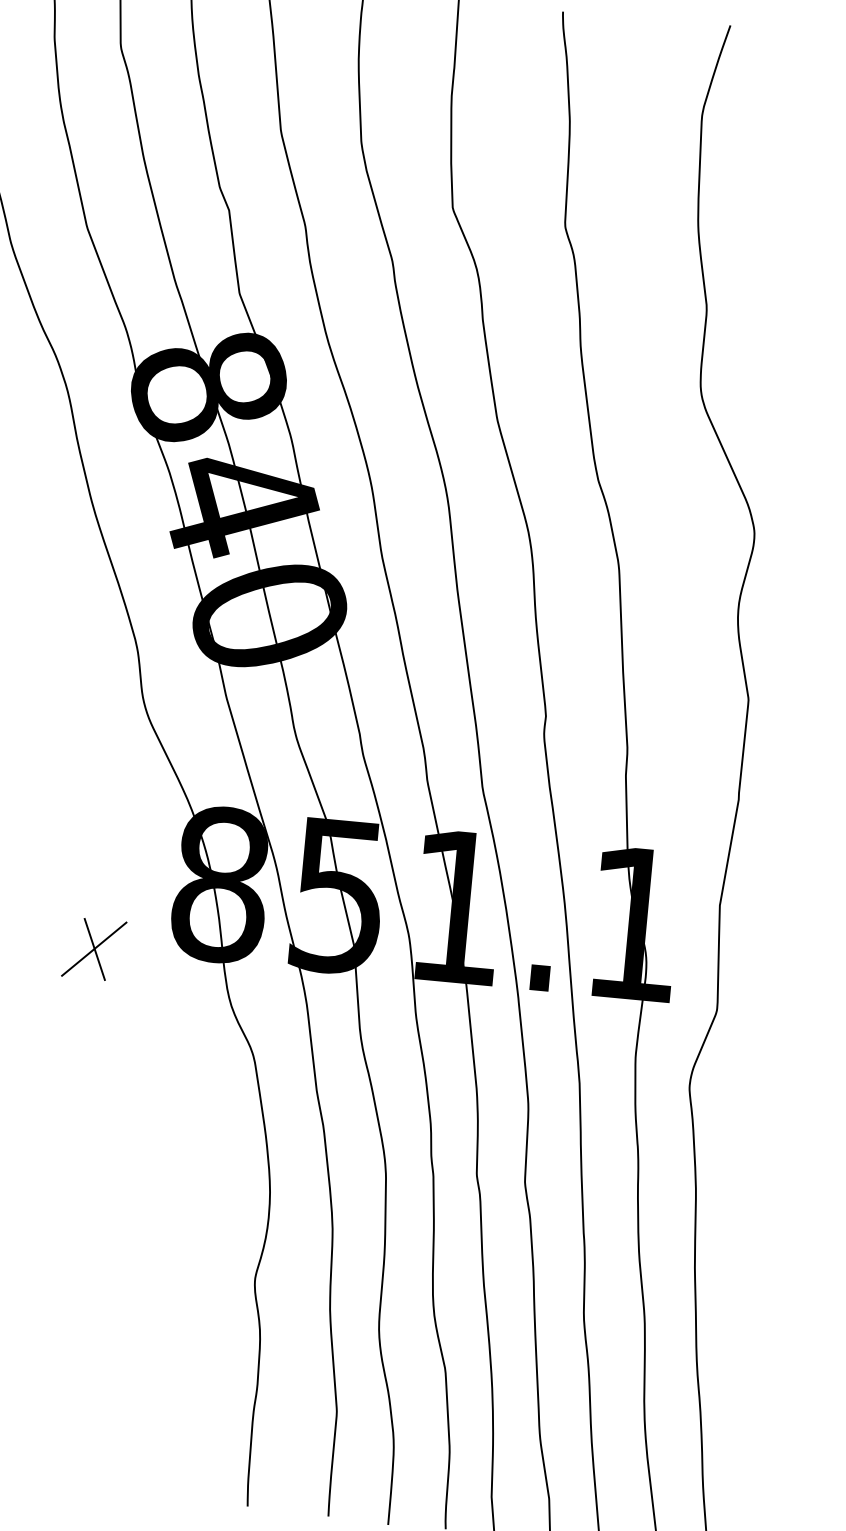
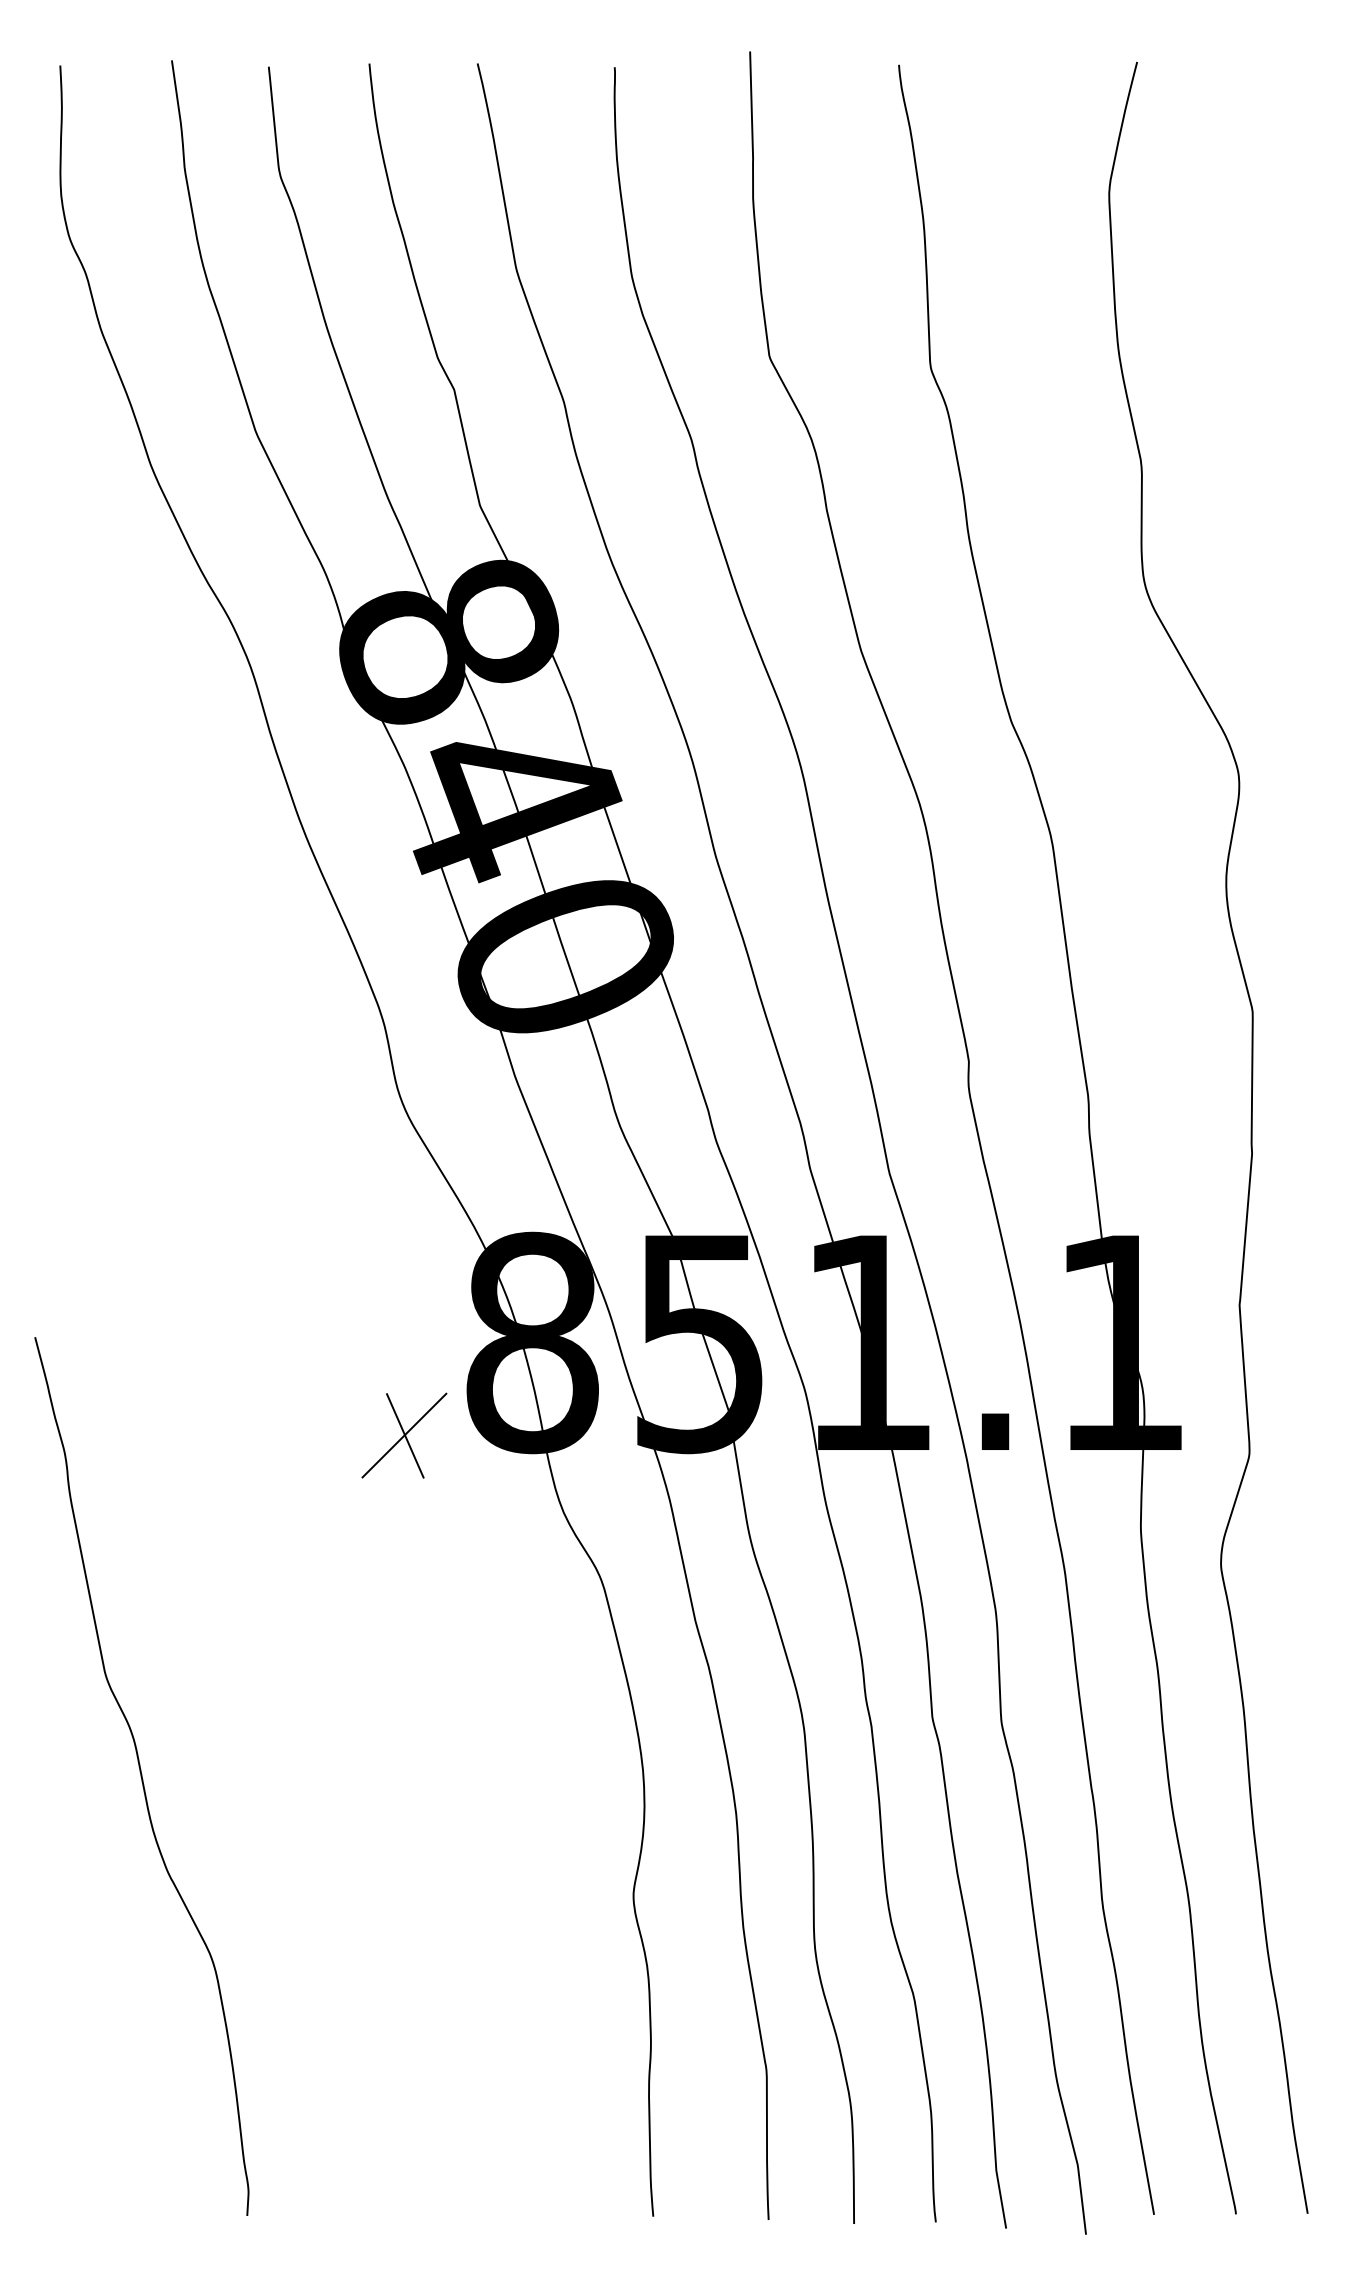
part: (94, 949) -> (404, 1435), moved

